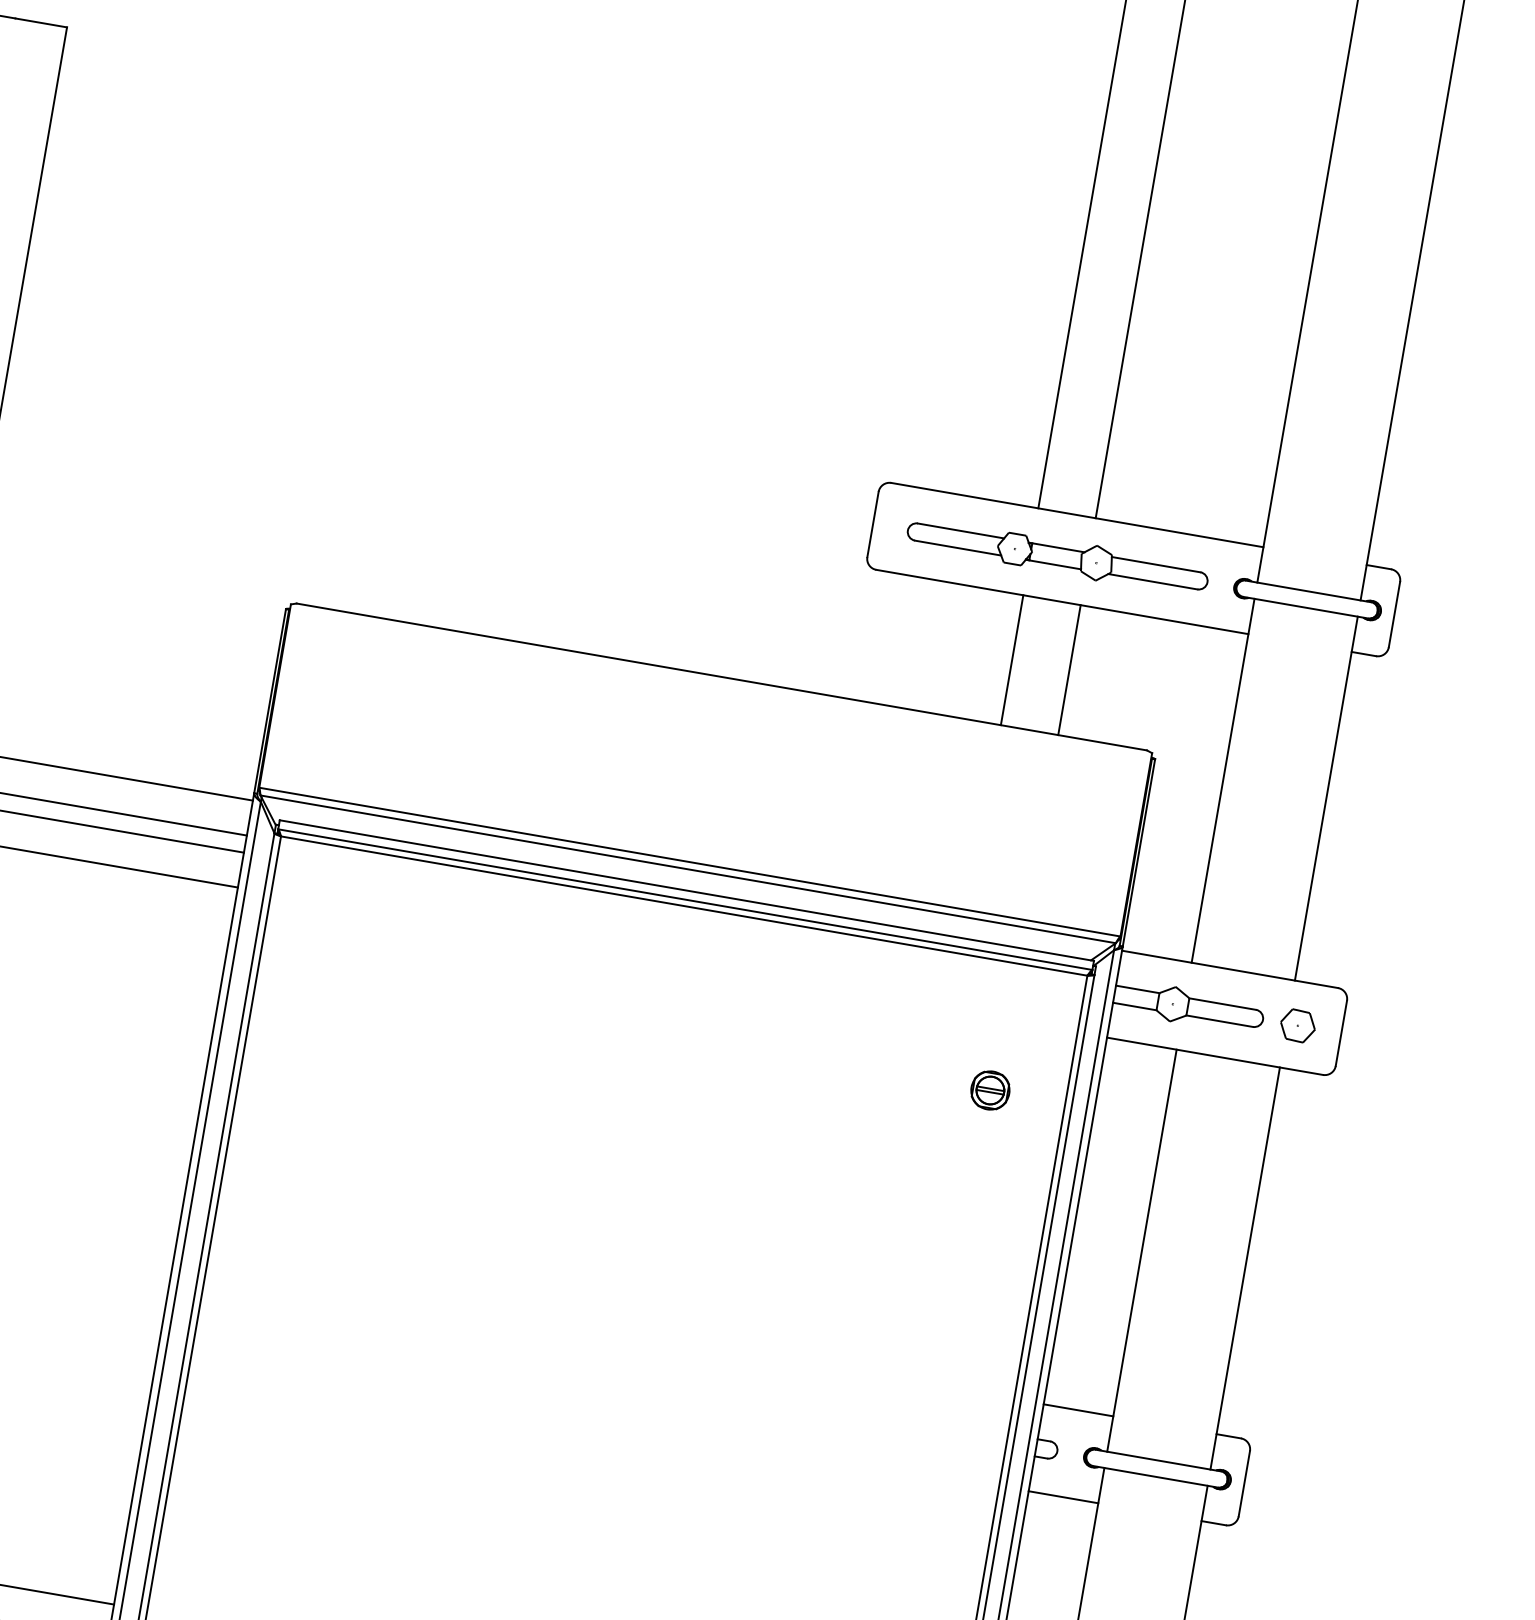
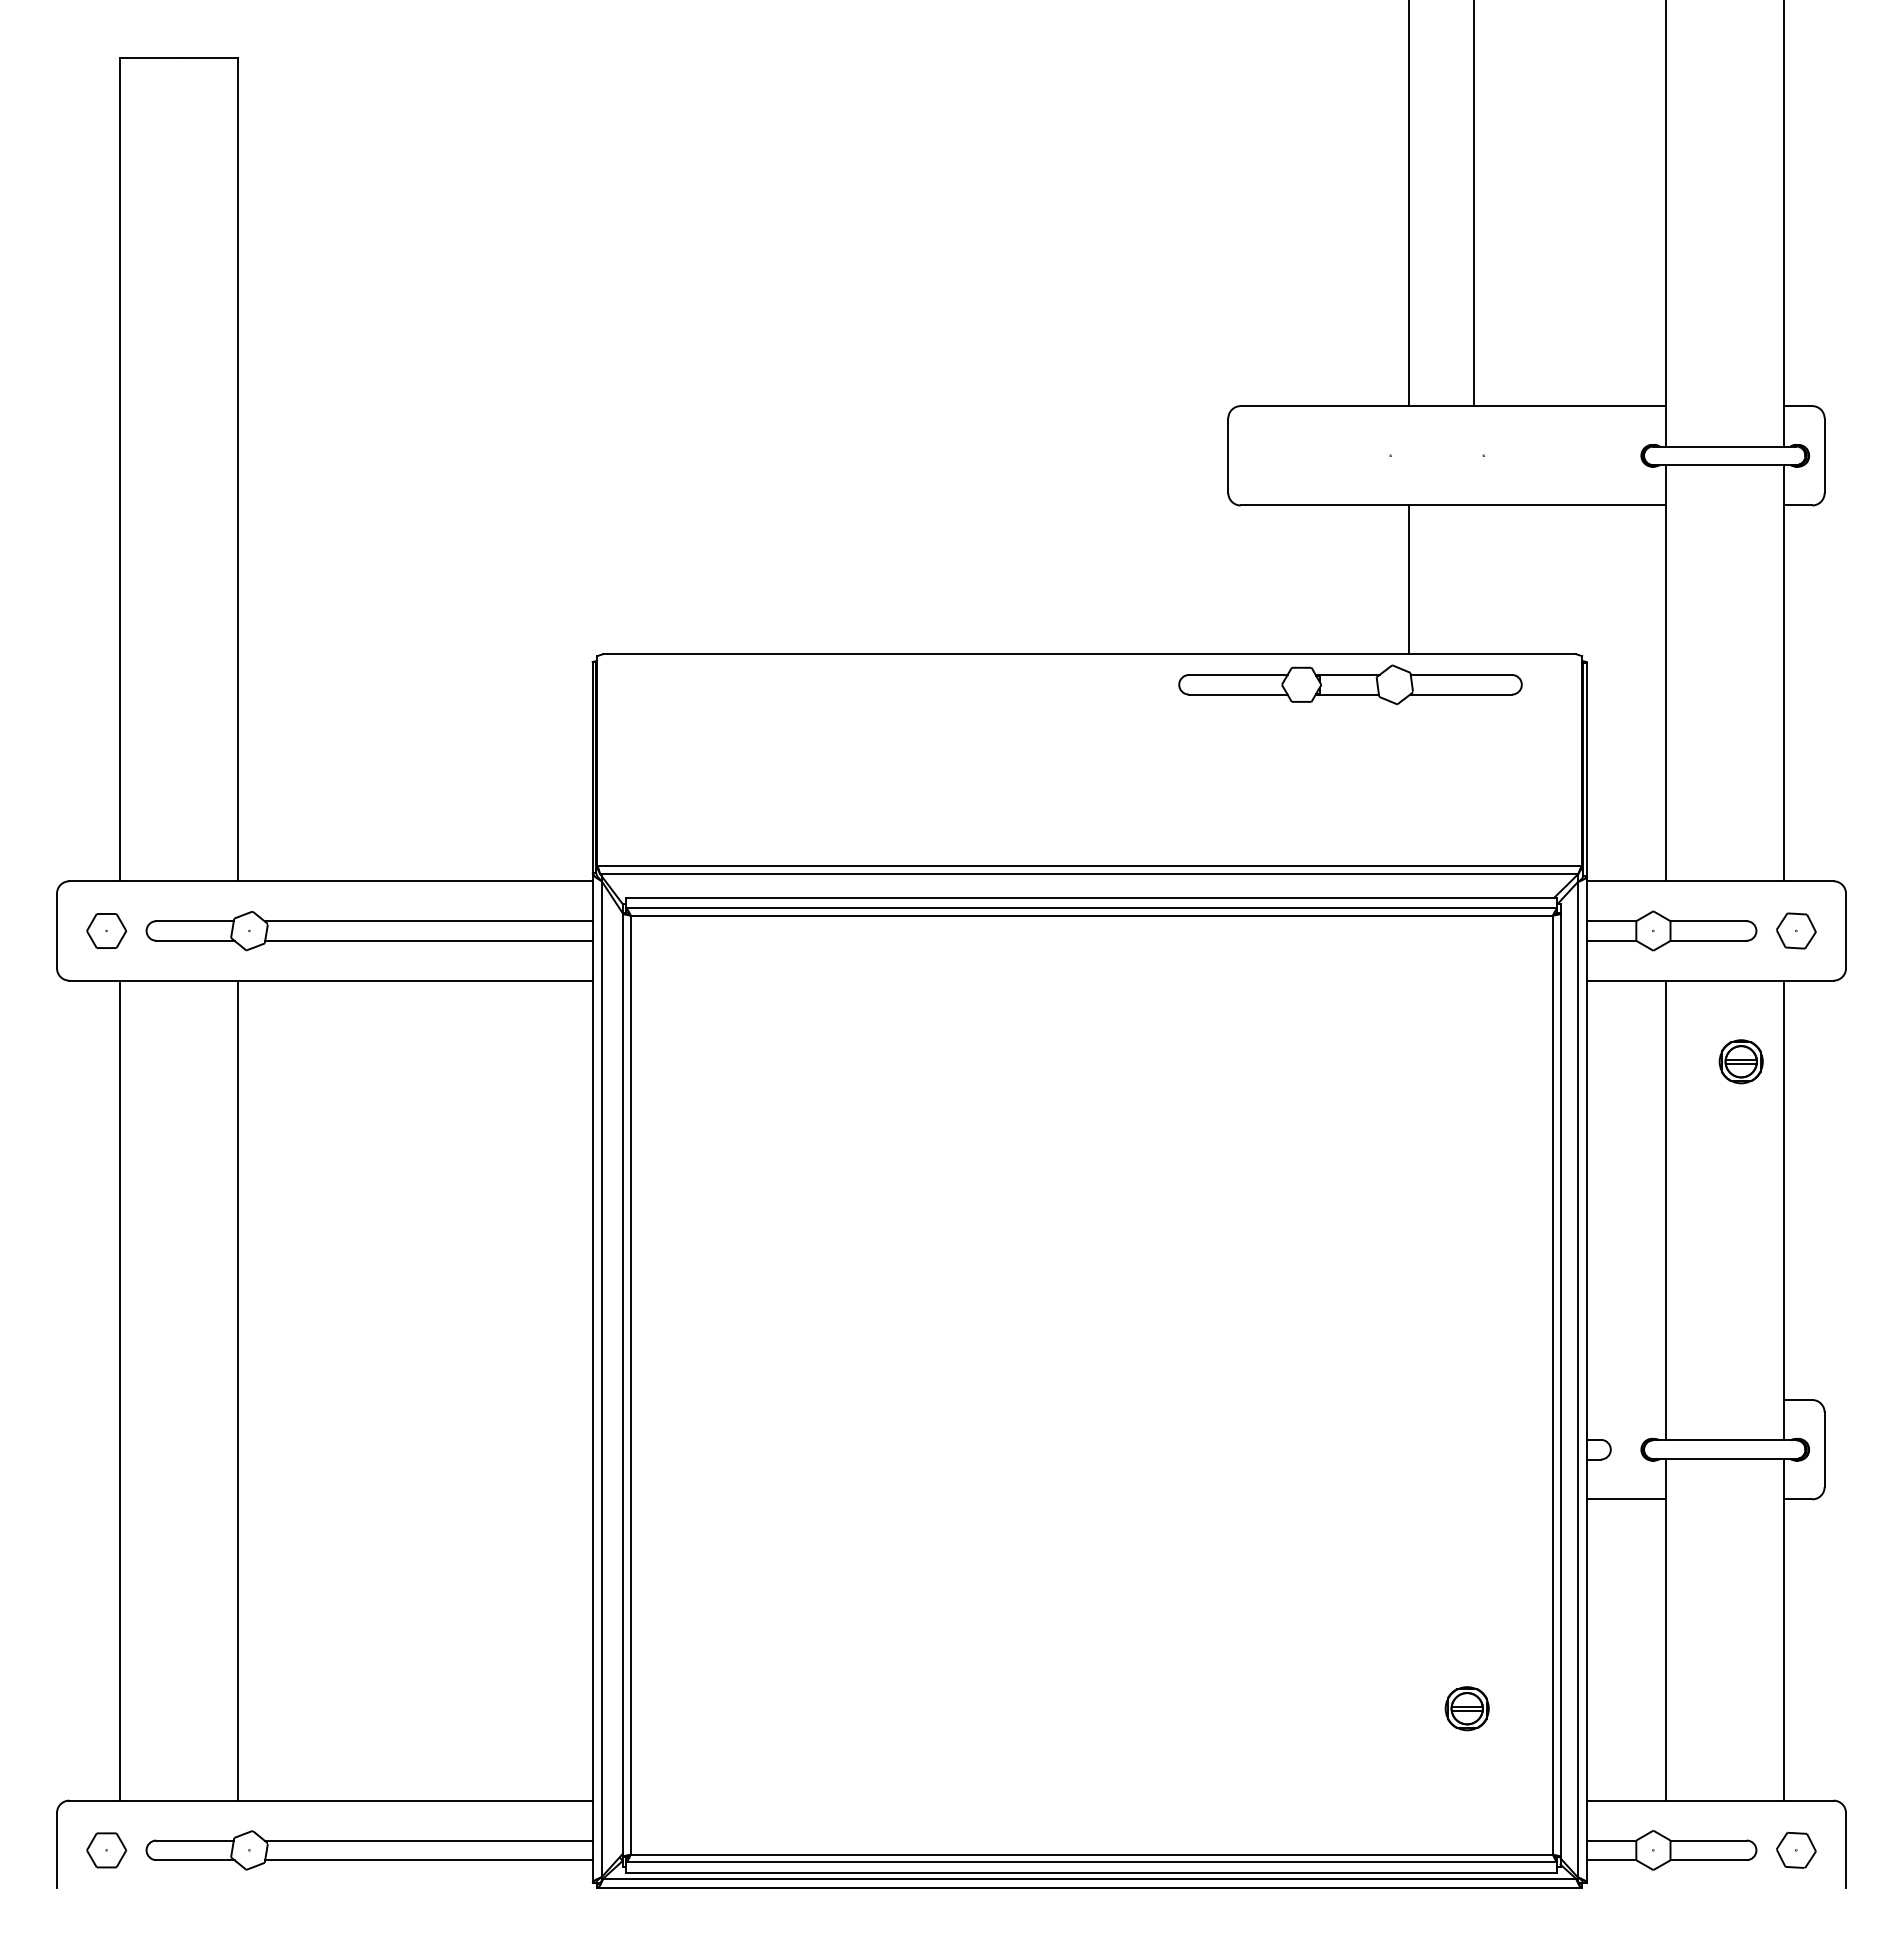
part: (1057, 556) -> (1350, 684), moved
line: (1069, 669) -> (1474, 579), removed
part: (989, 1090) -> (1740, 1061), moved
line: (1078, 1410) -> (1626, 1400), removed

